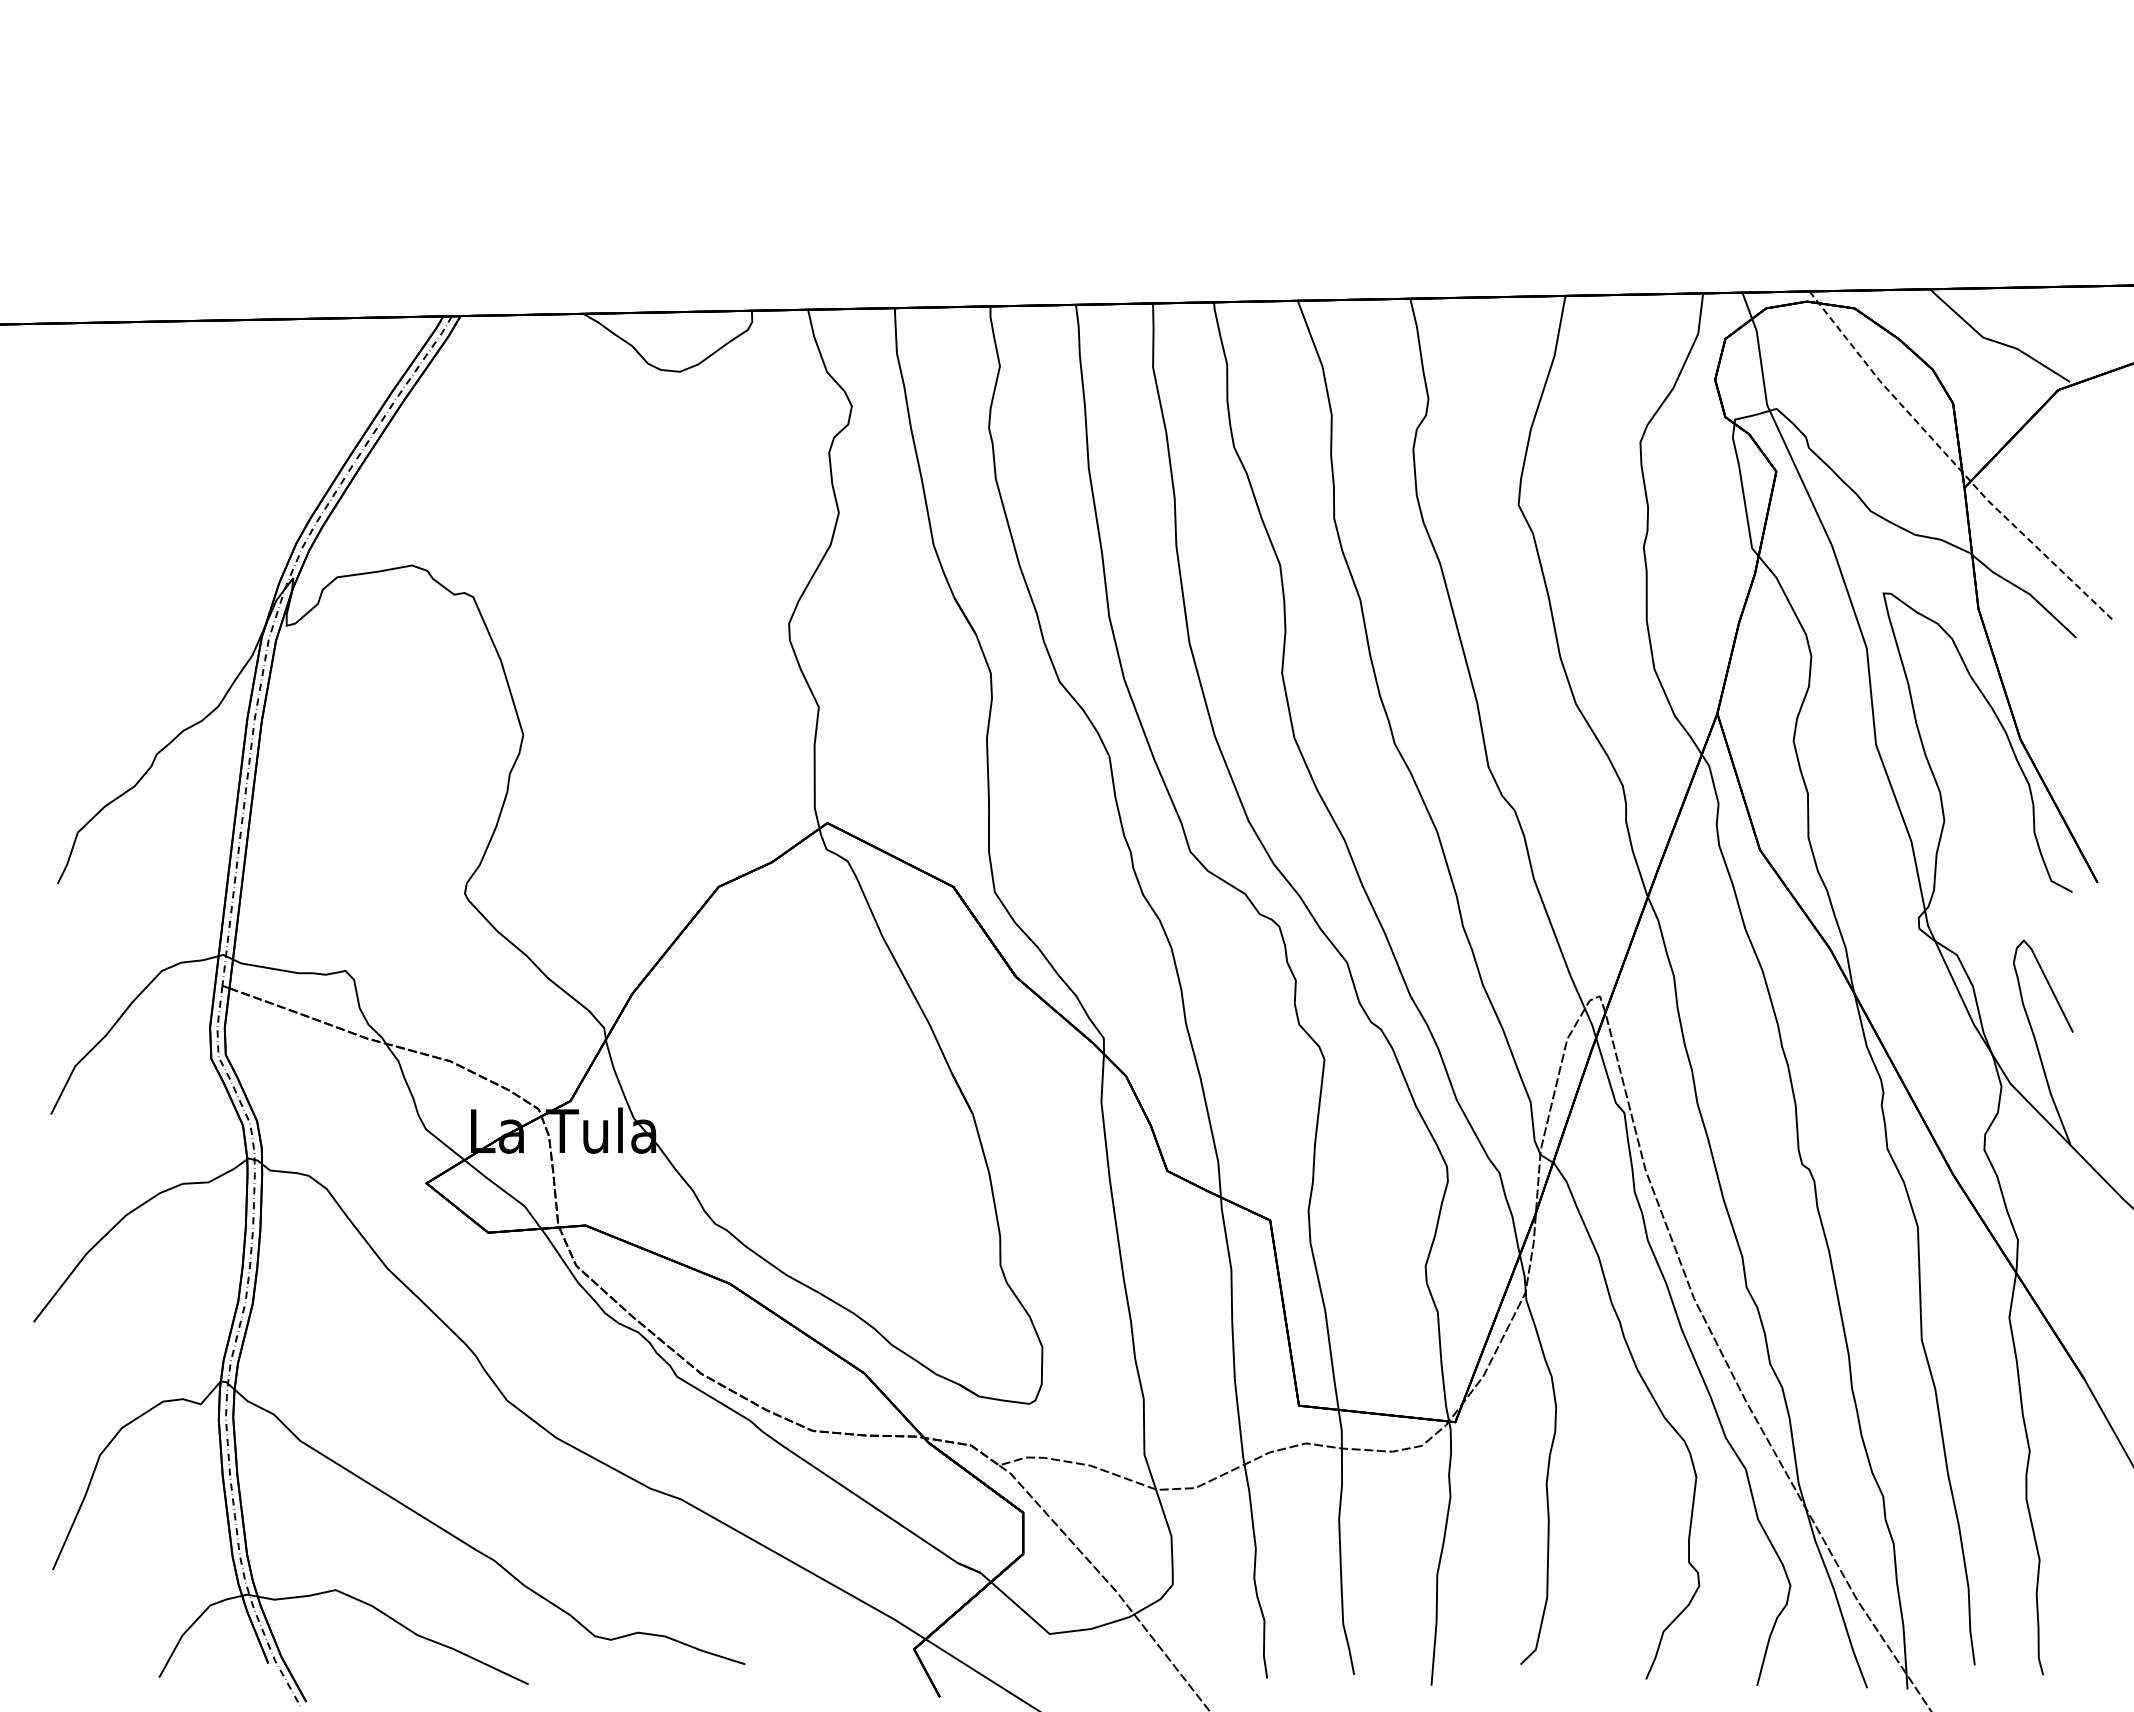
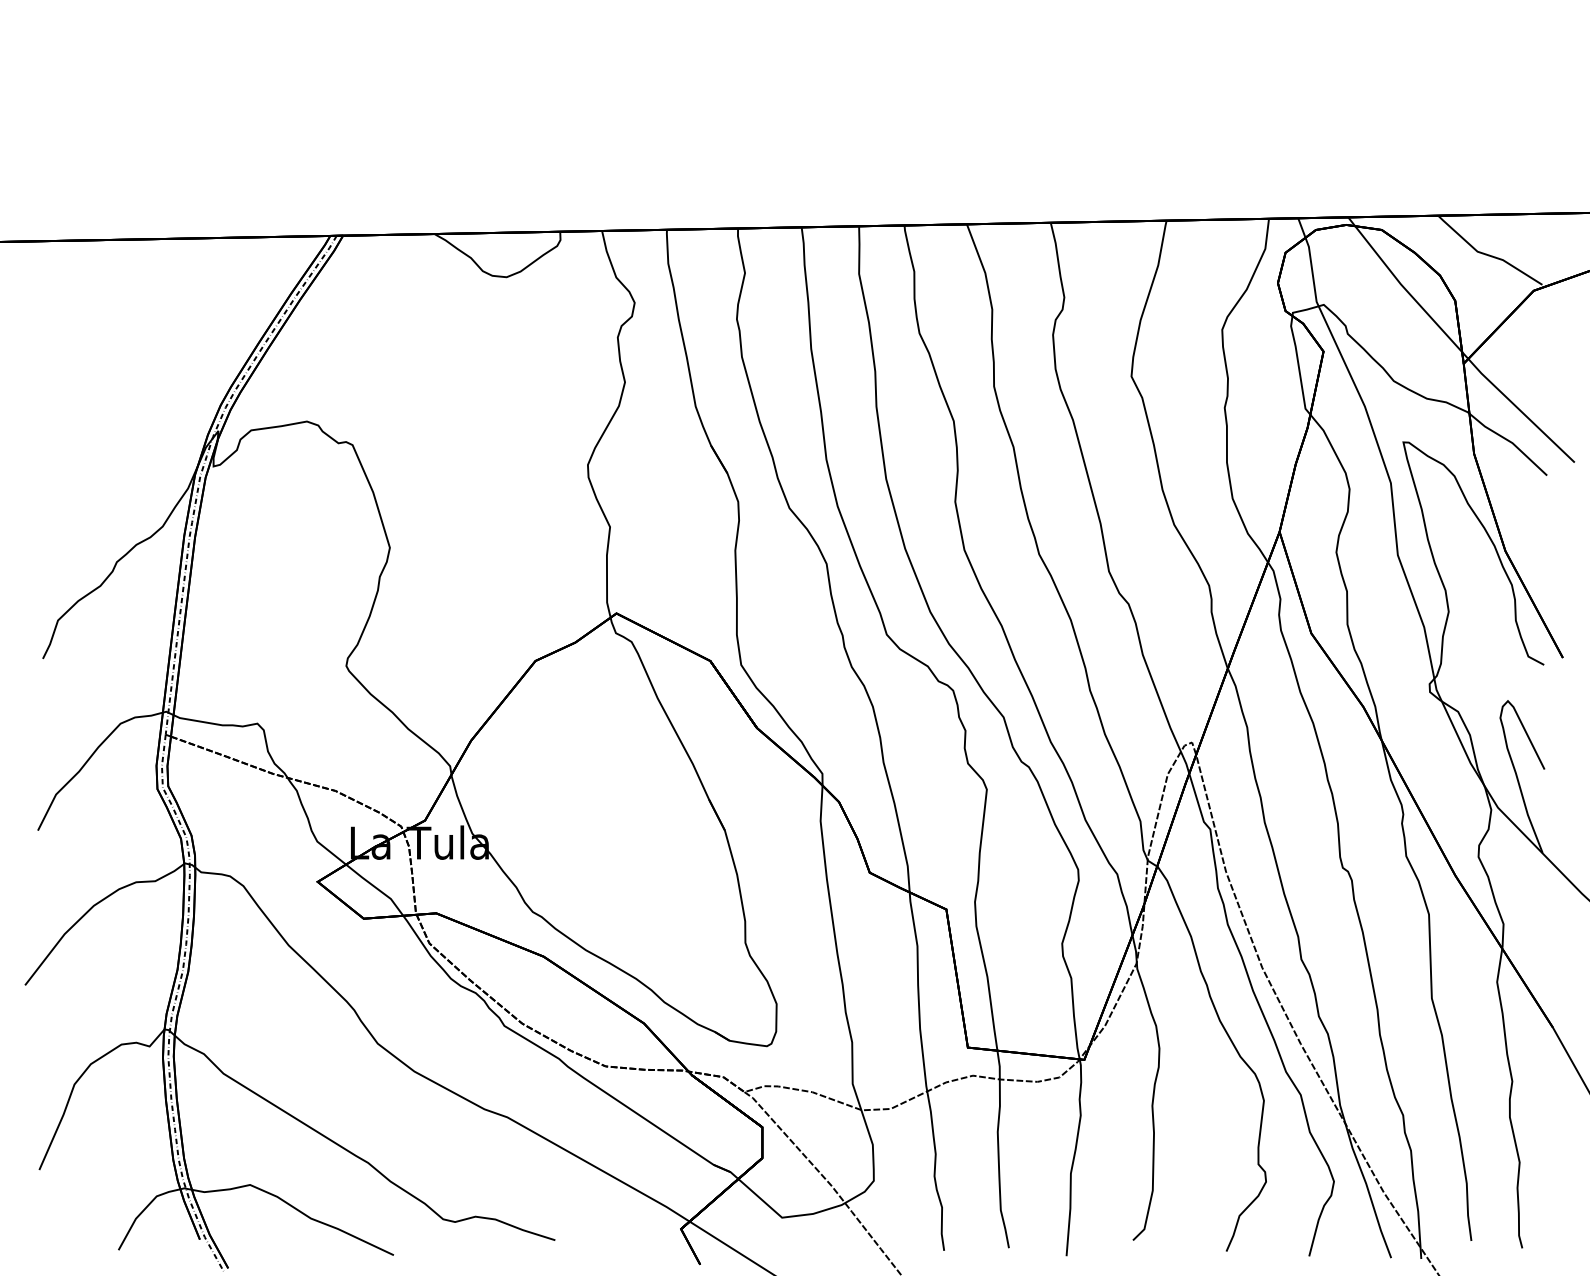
line: (1954, 463) -> (1456, 345), dashed -> solid

